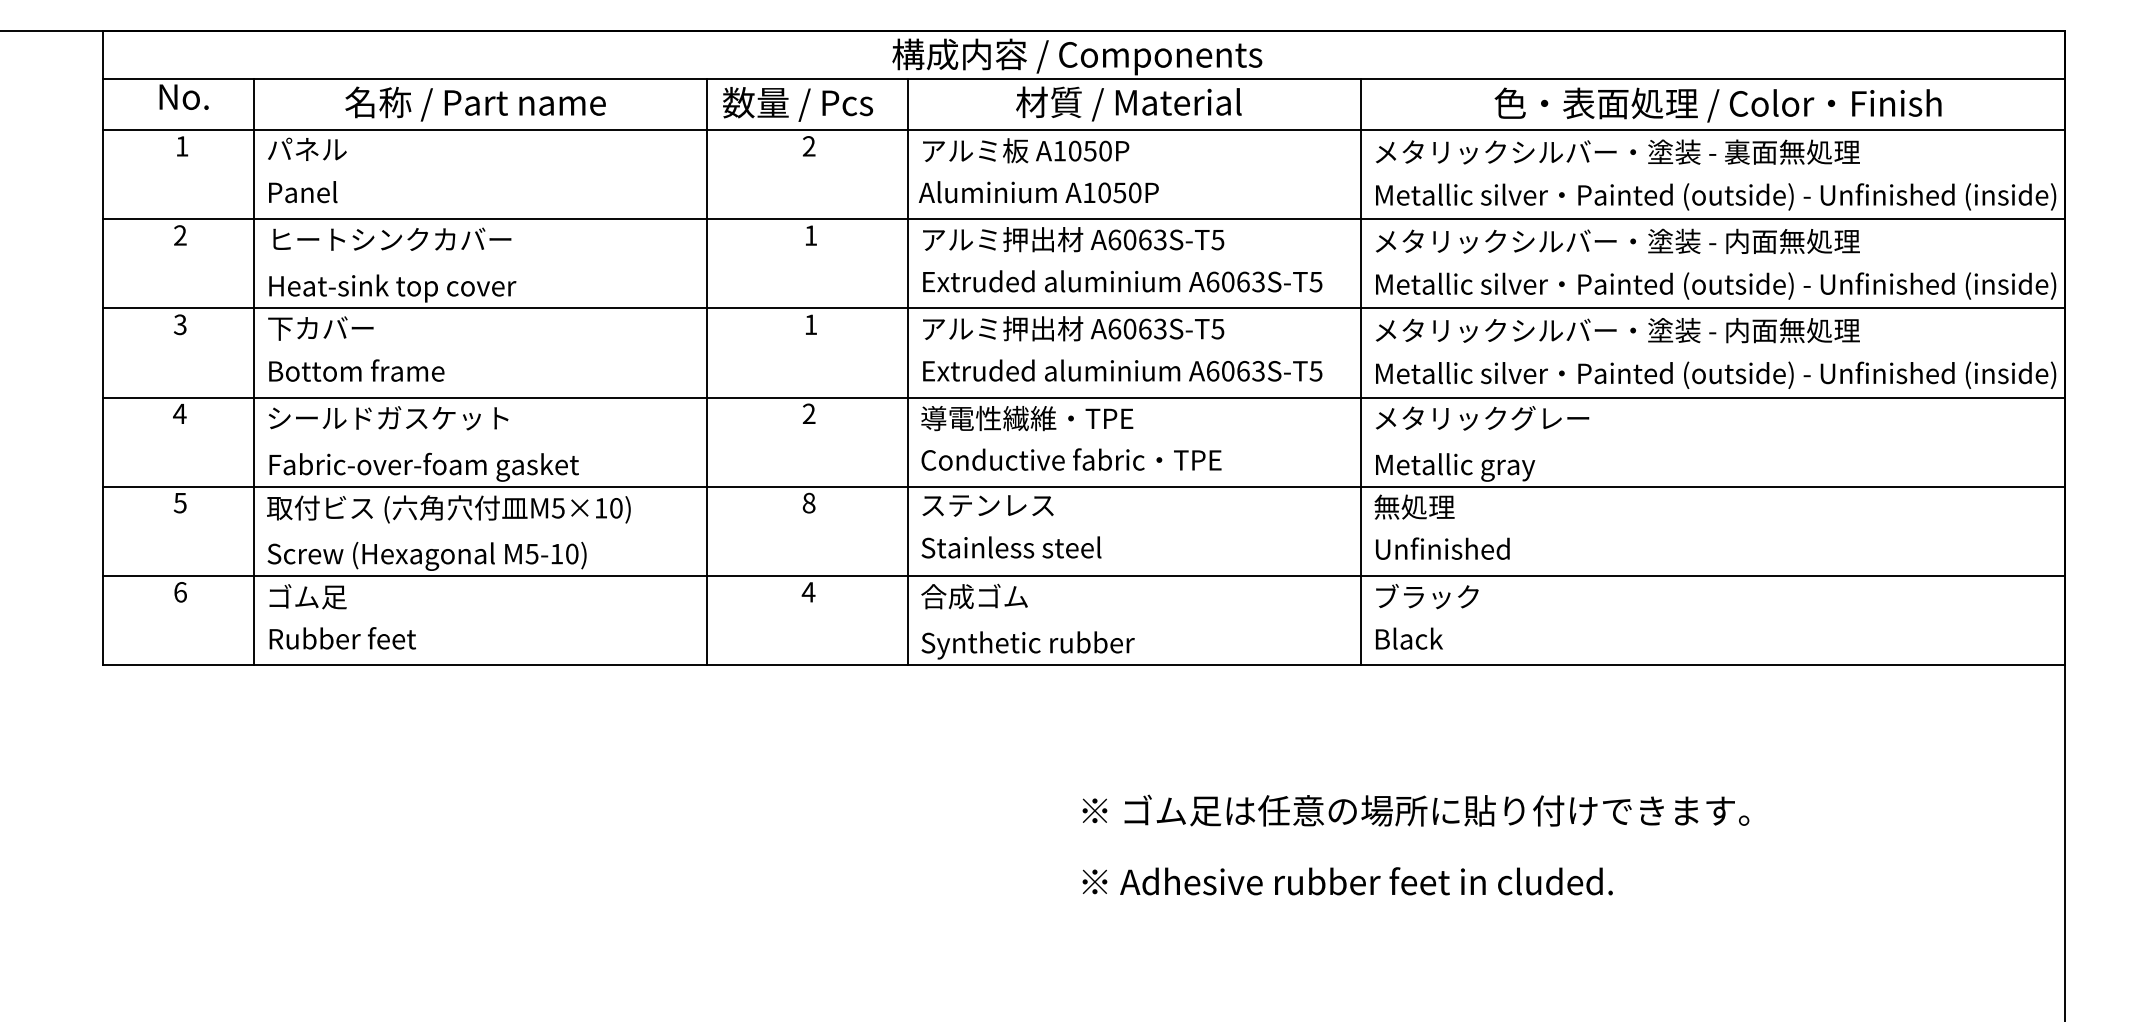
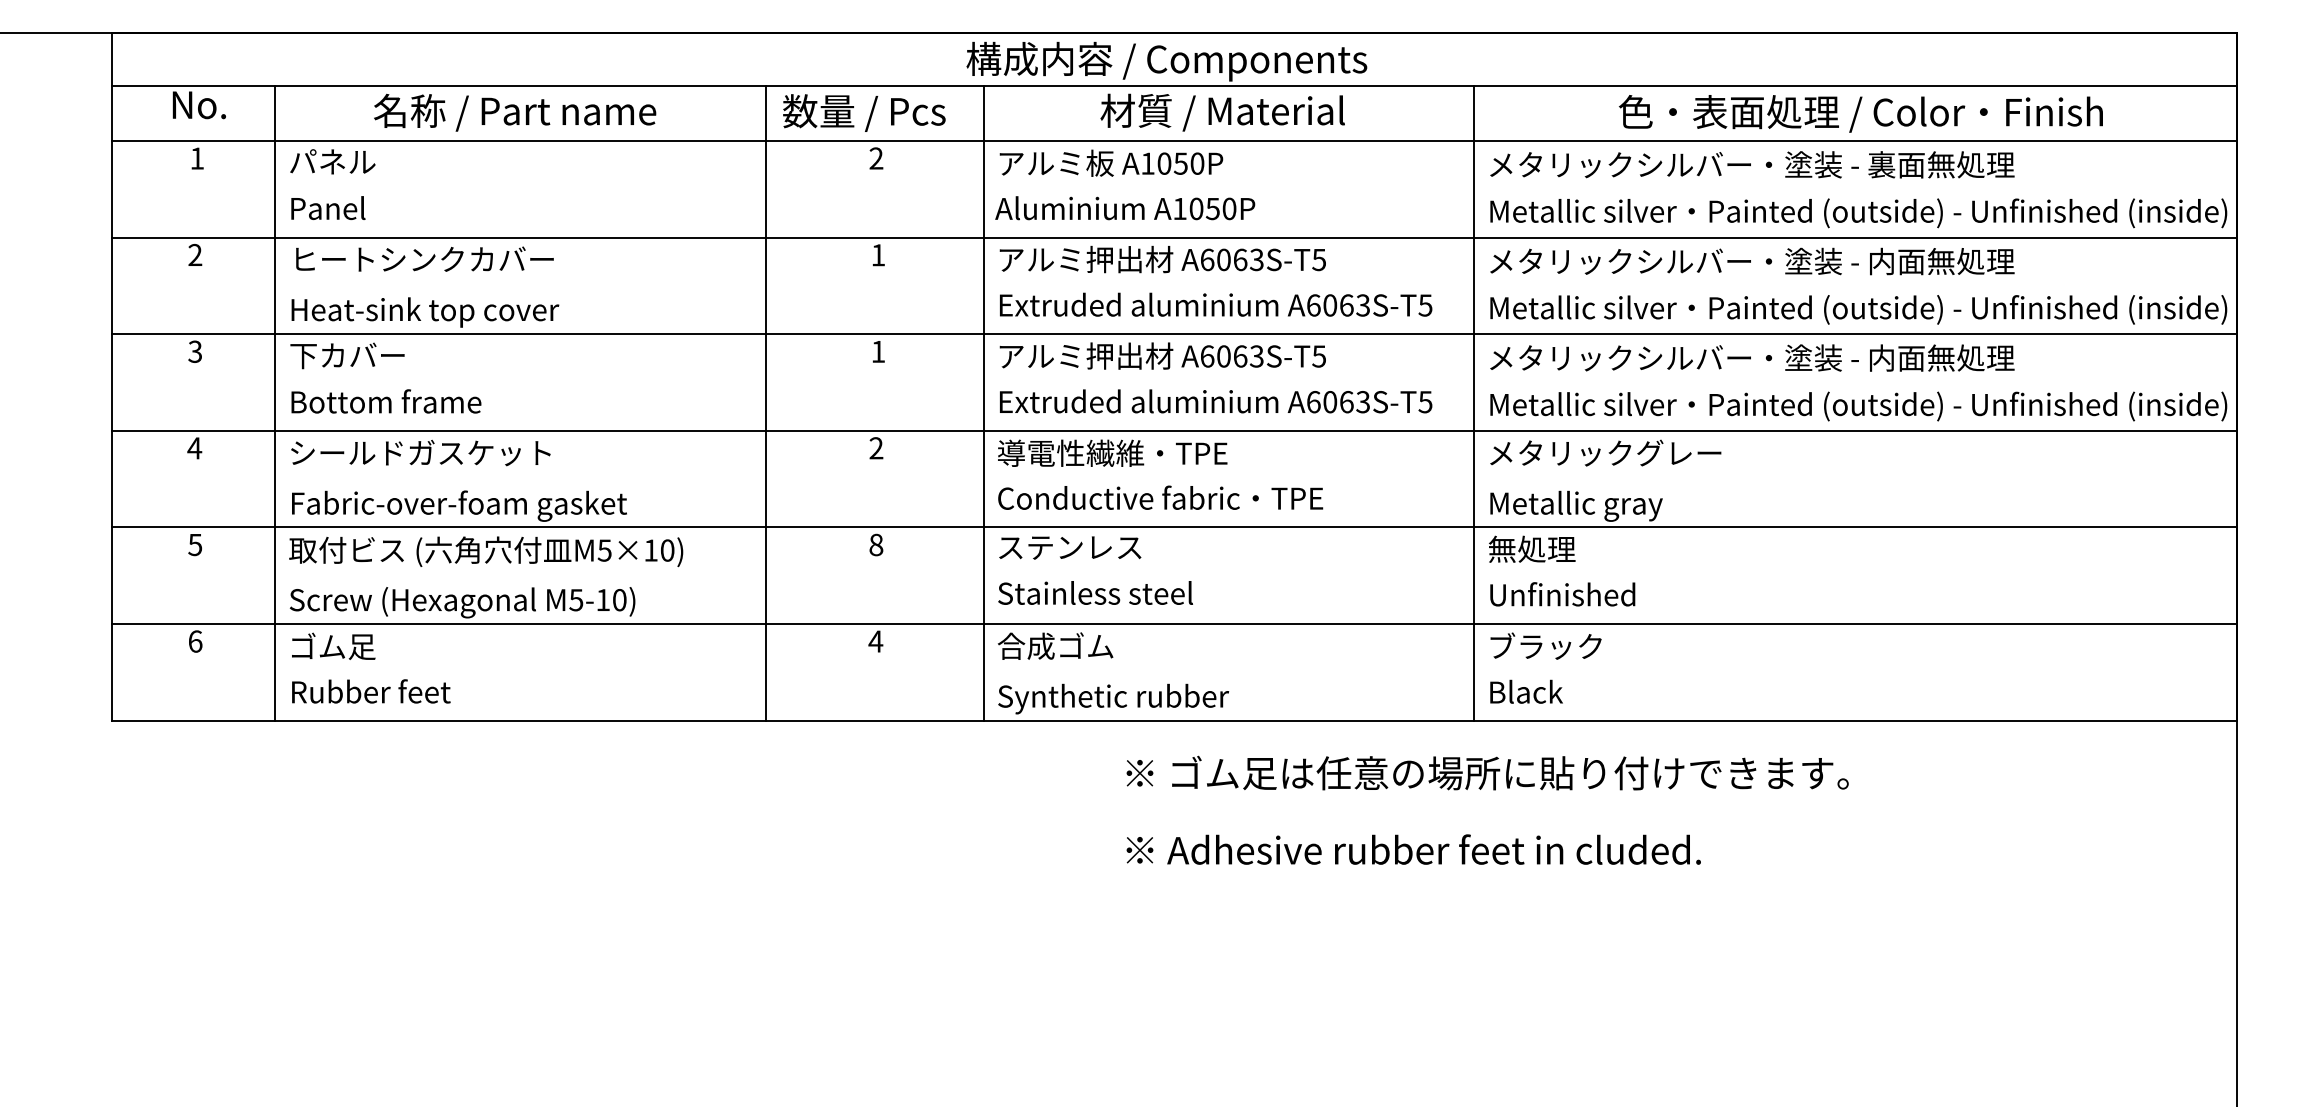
text: (1415, 844) -> (1487, 809), moved

